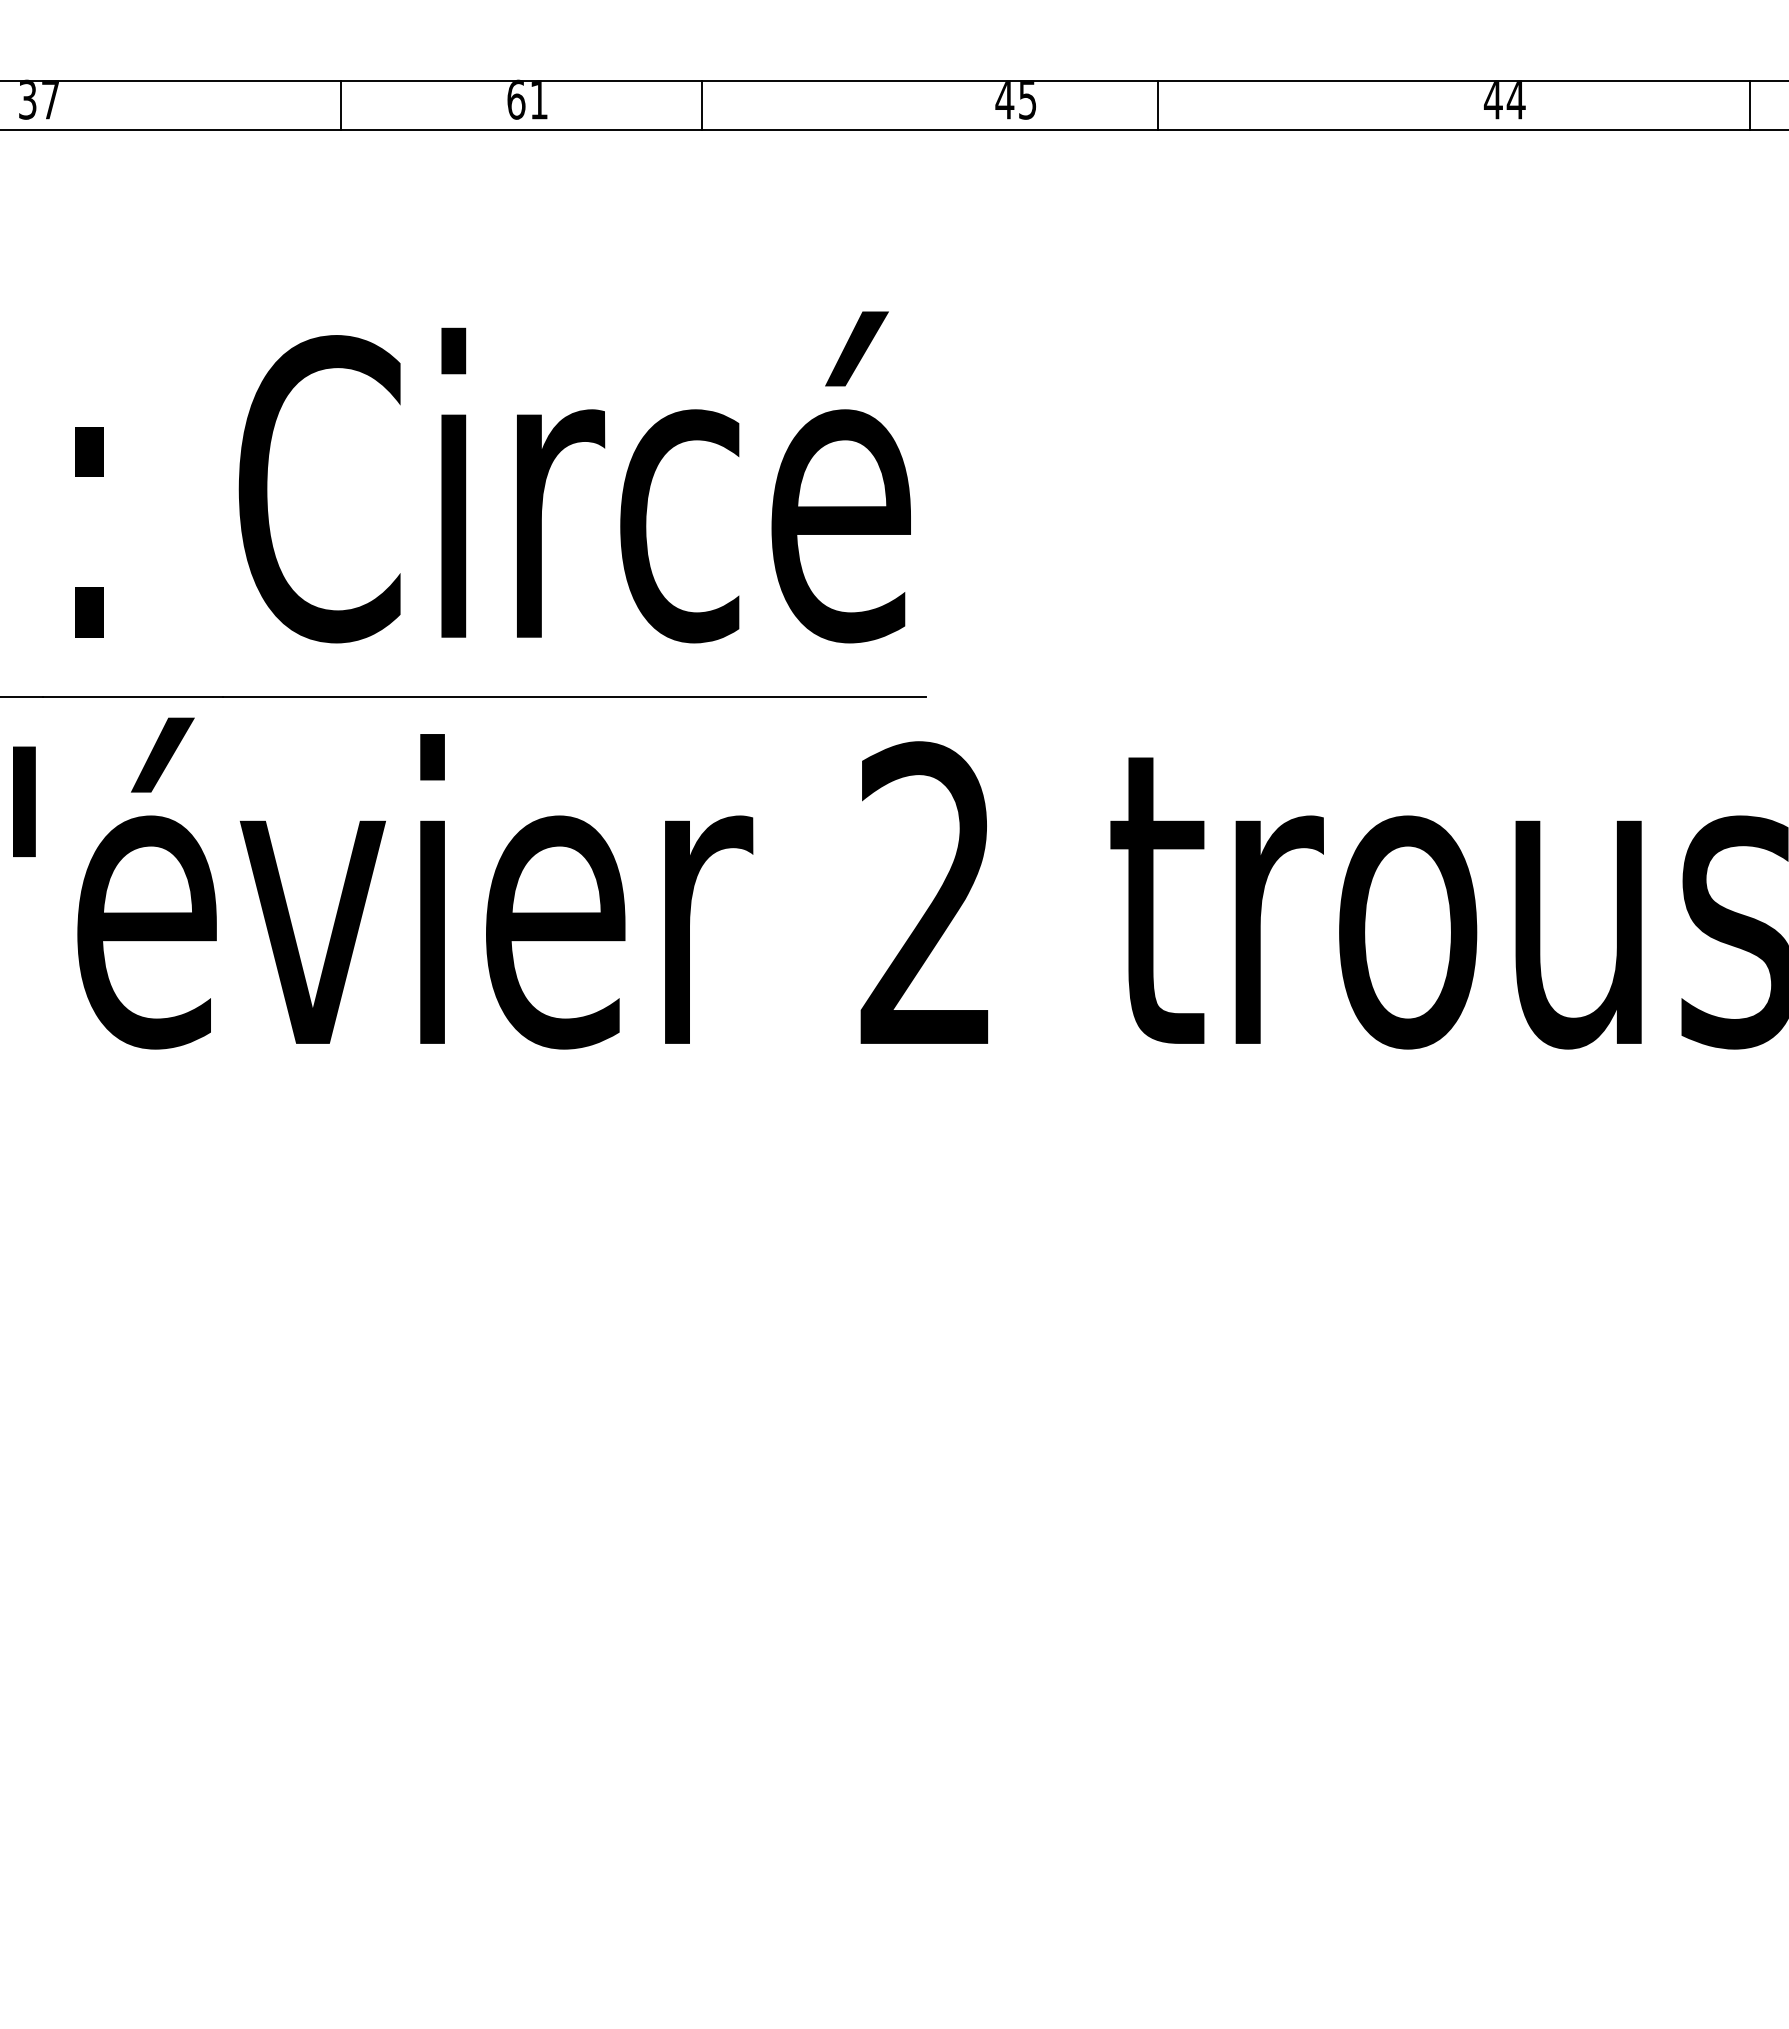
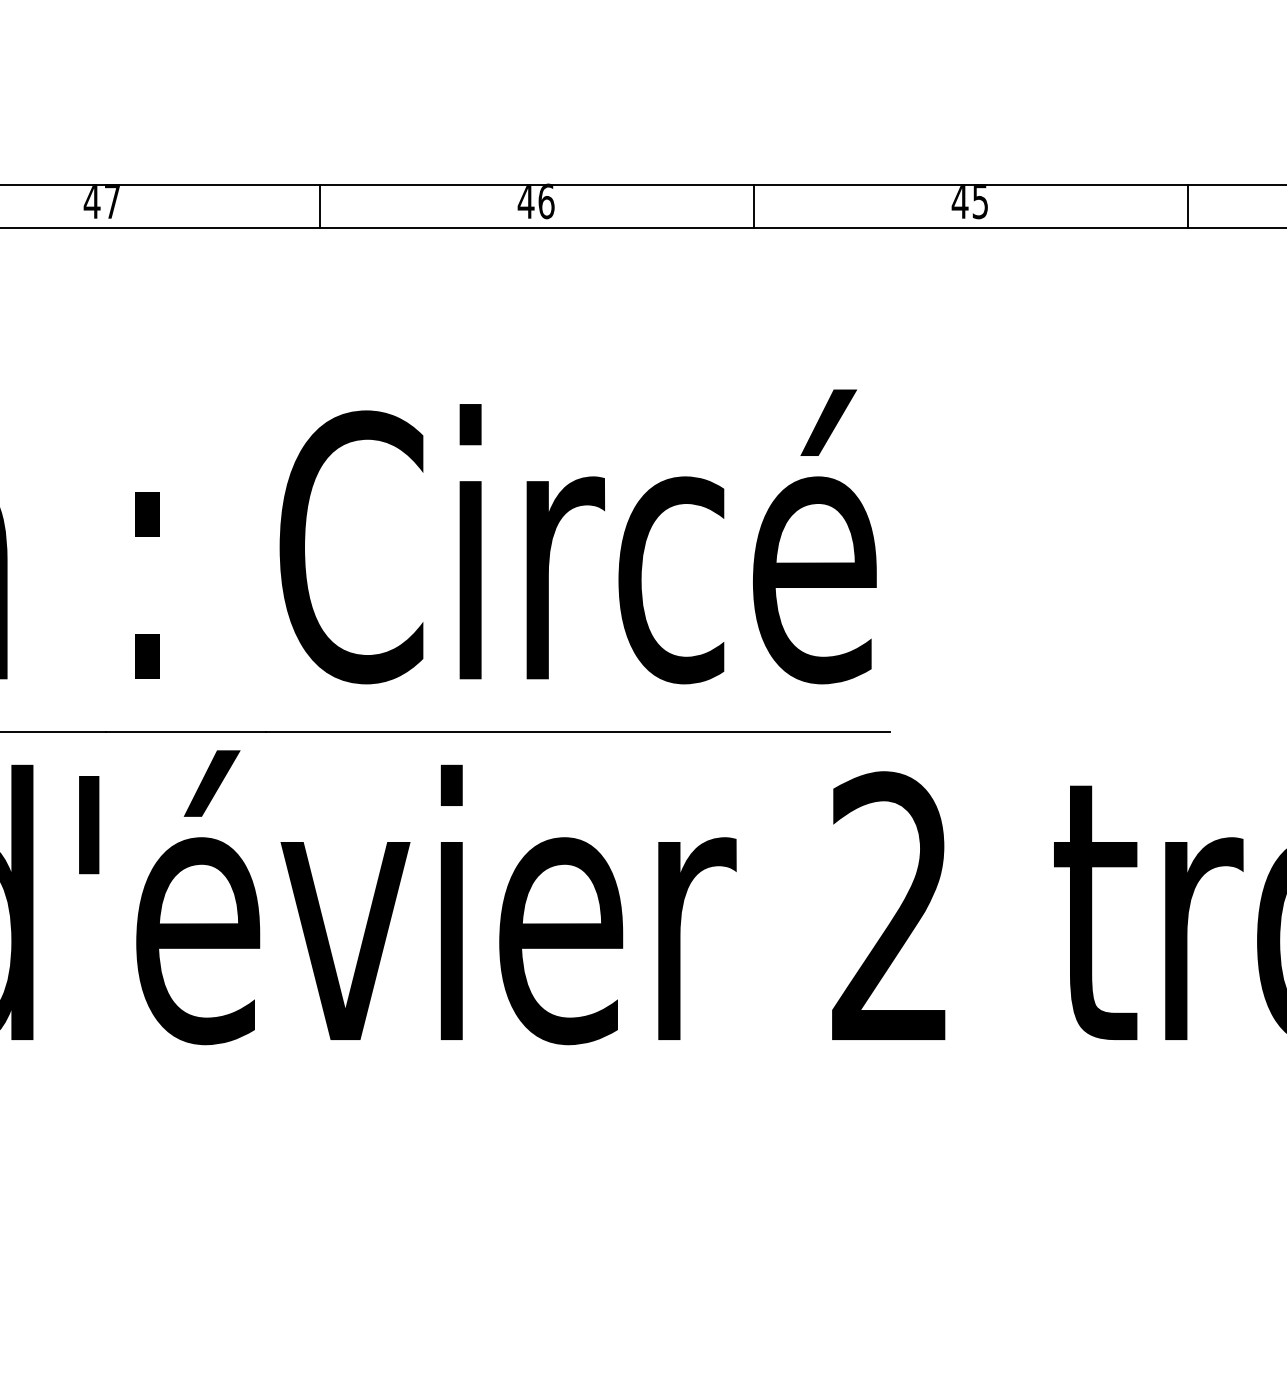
text: (27, 99) -> (91, 201), 37 -> 47
text: (527, 99) -> (536, 201), 61 -> 46
line: (341, 104) -> (320, 205), moved
line: (701, 104) -> (753, 205), moved
line: (1158, 104) -> (1188, 205), moved

